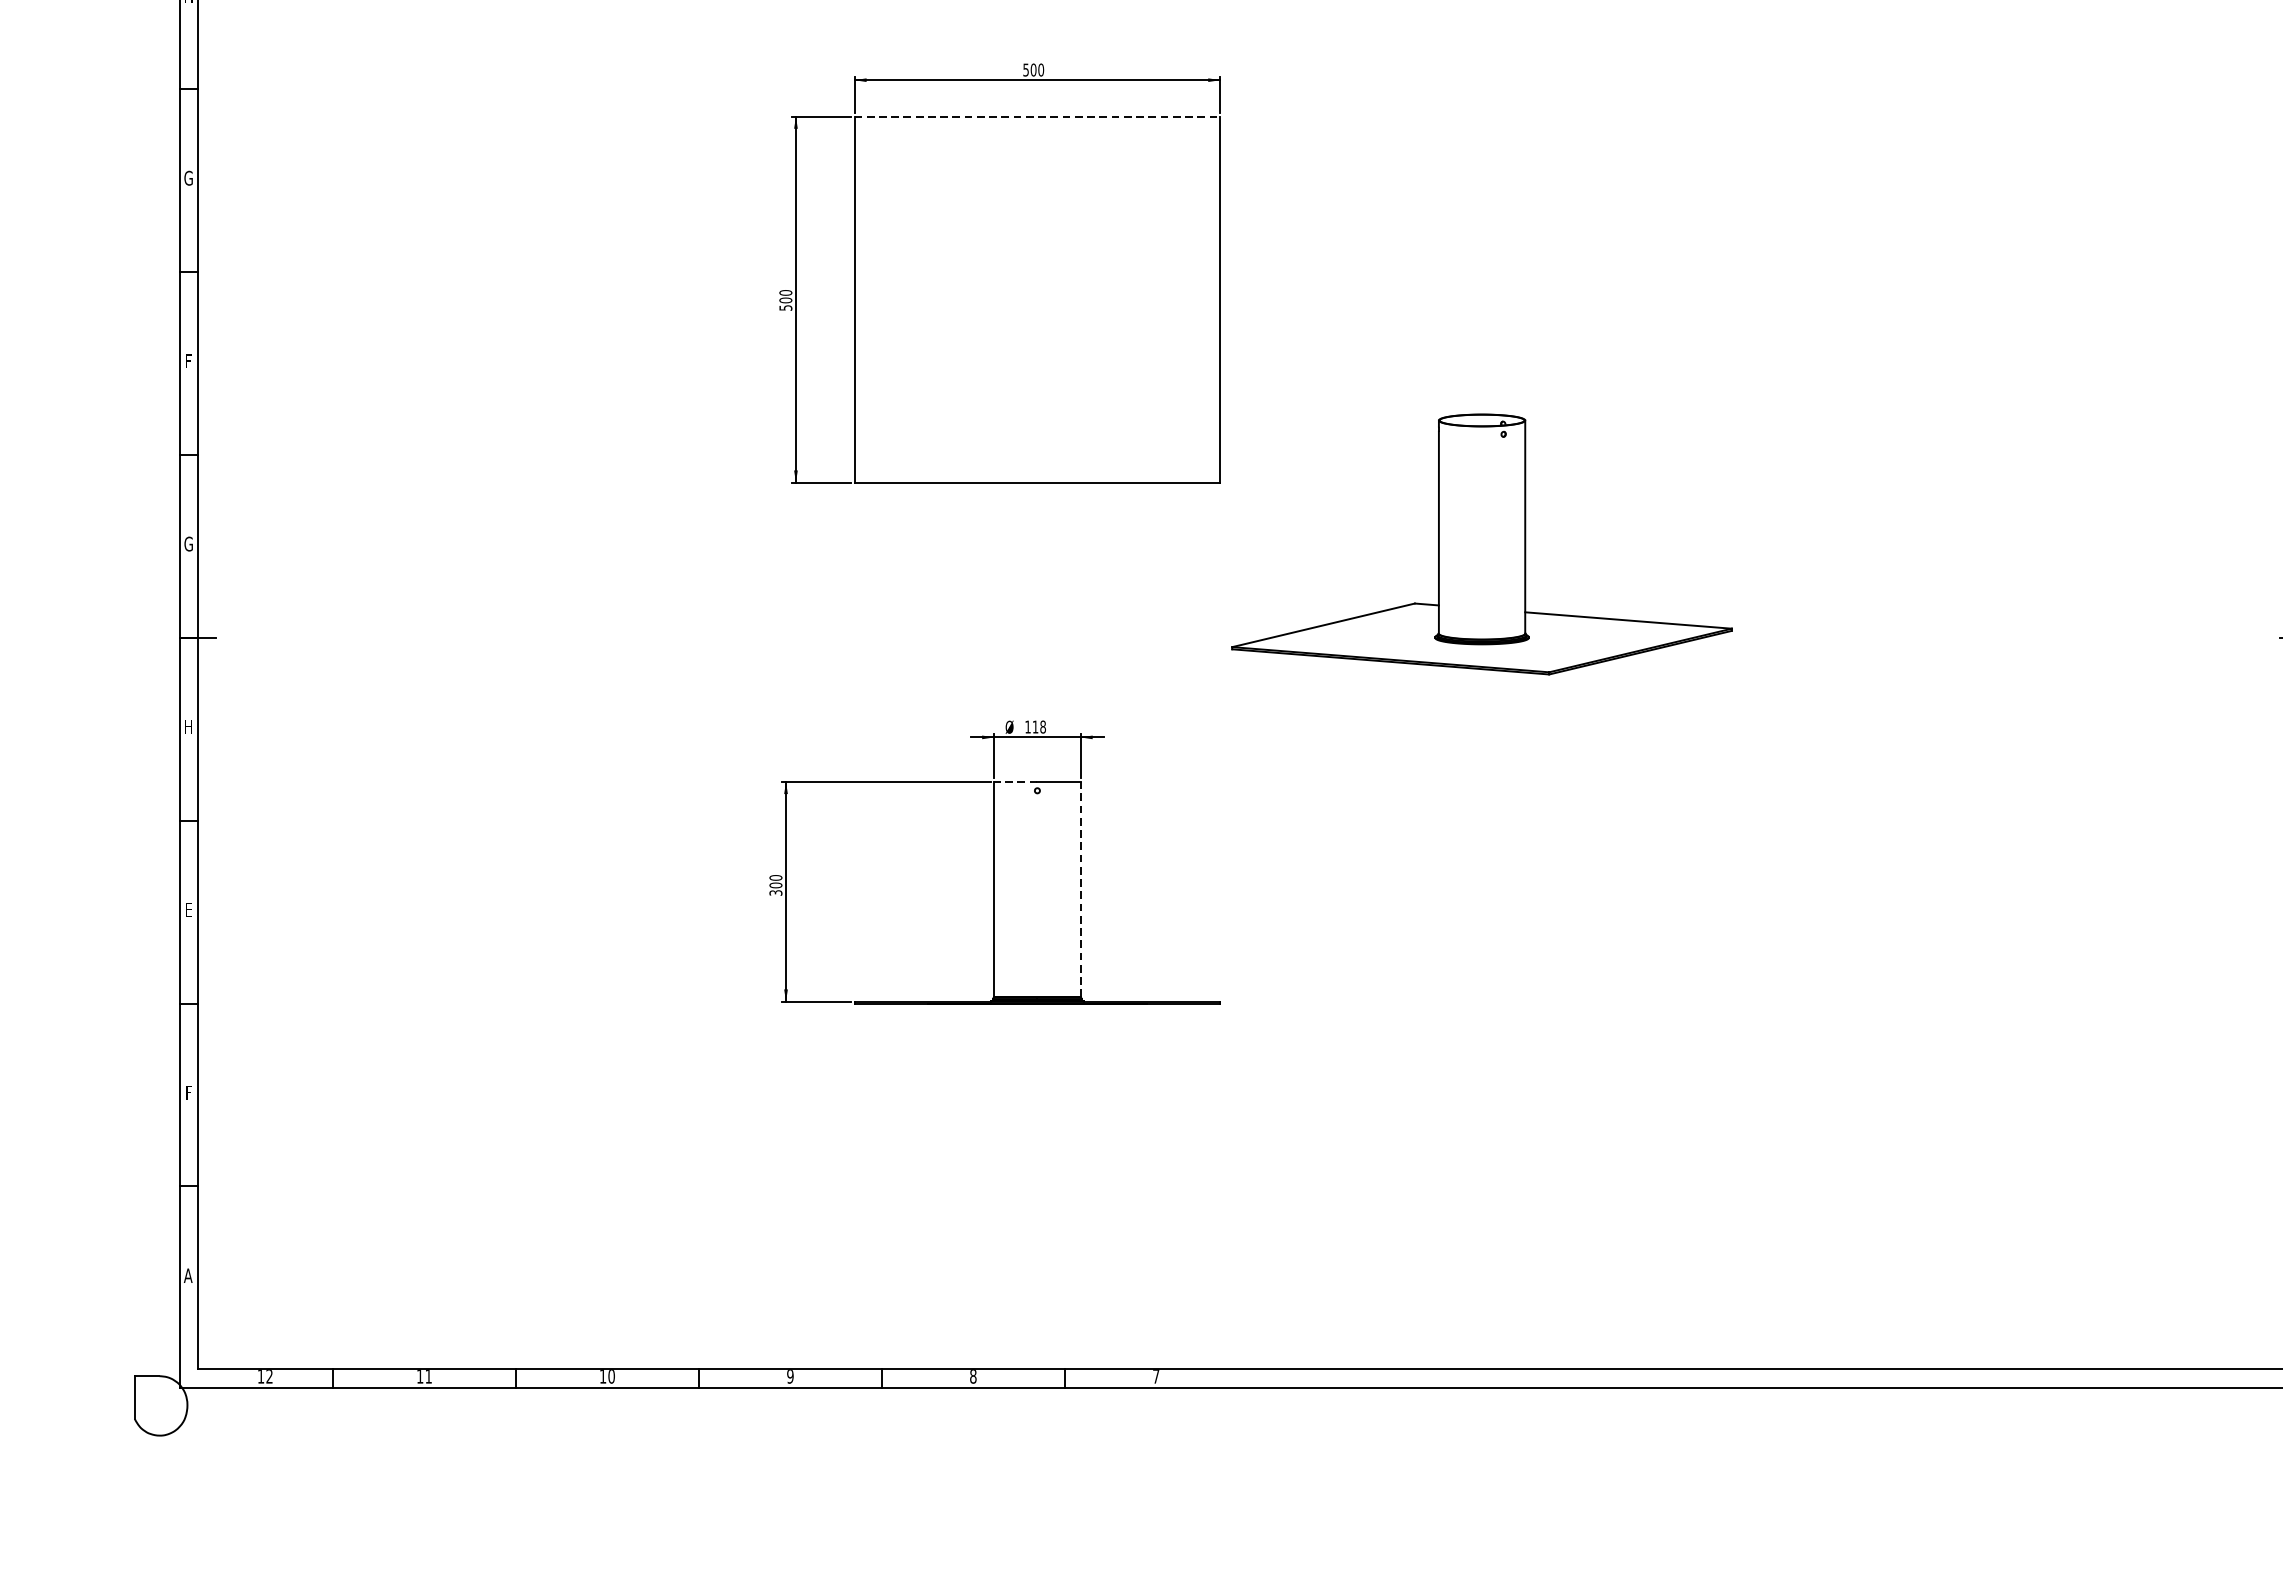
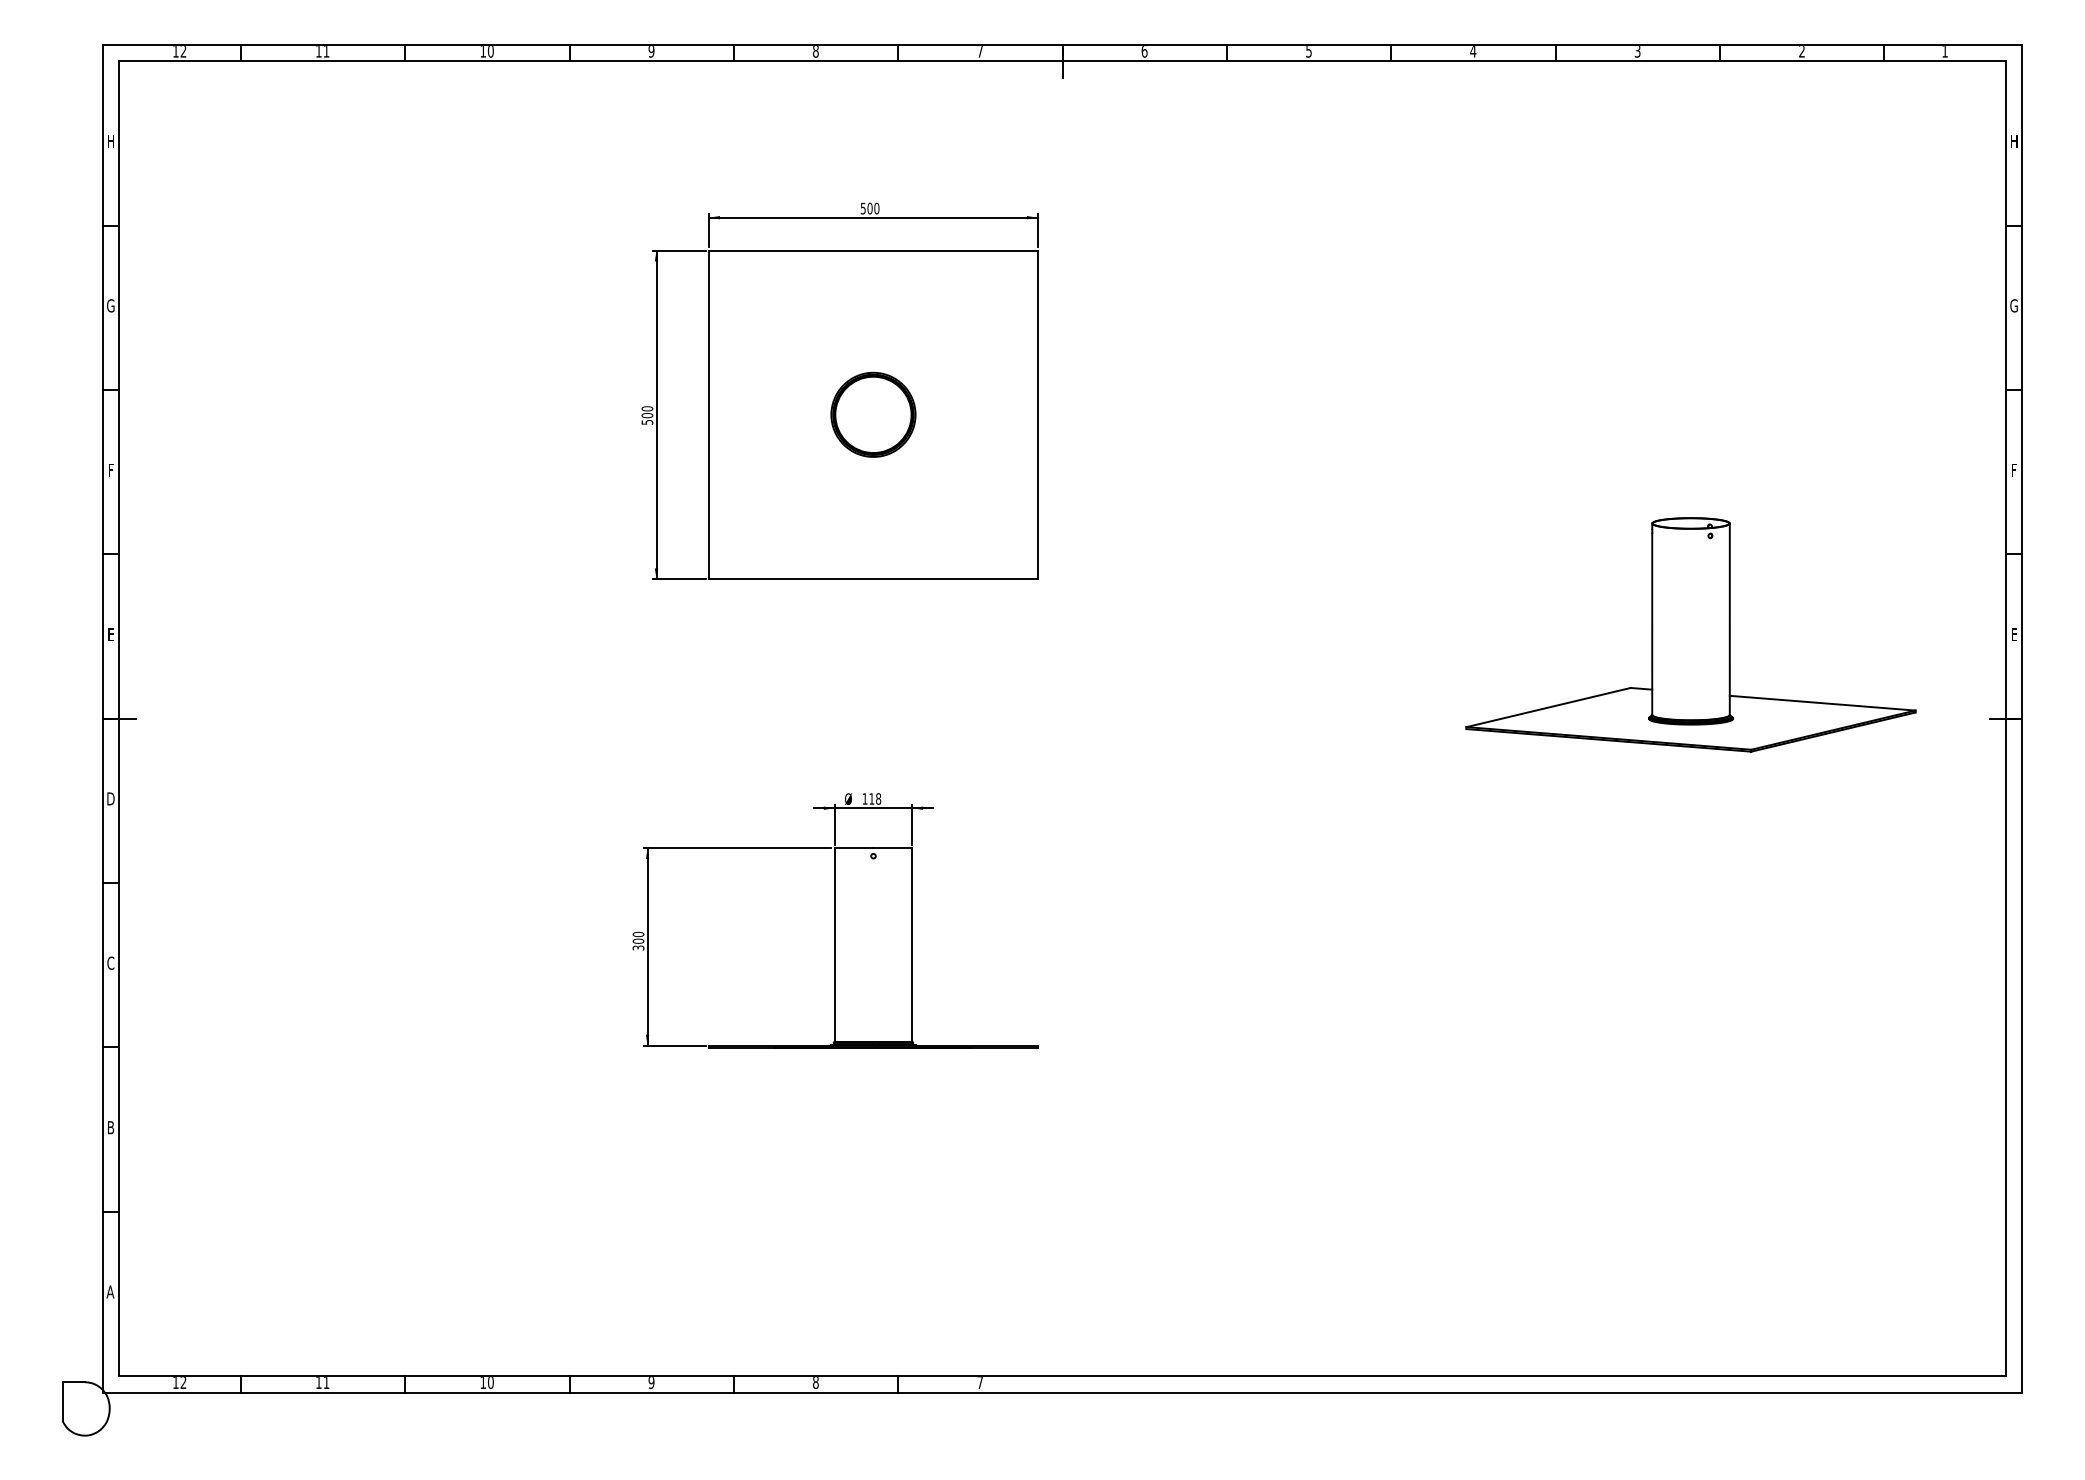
line: (1037, 116) -> (873, 250), dashed -> solid
part: (1037, 299) -> (873, 414), added
text: (188, 544) -> (110, 634), G -> E
part: (1481, 544) -> (1690, 634), moved
text: (188, 726) -> (110, 798), H -> D
line: (1015, 782) -> (853, 848), dashed -> solid
line: (1080, 889) -> (912, 944), dashed -> solid
text: (188, 909) -> (110, 962), E -> C
text: (189, 1092) -> (111, 1127), F -> B

